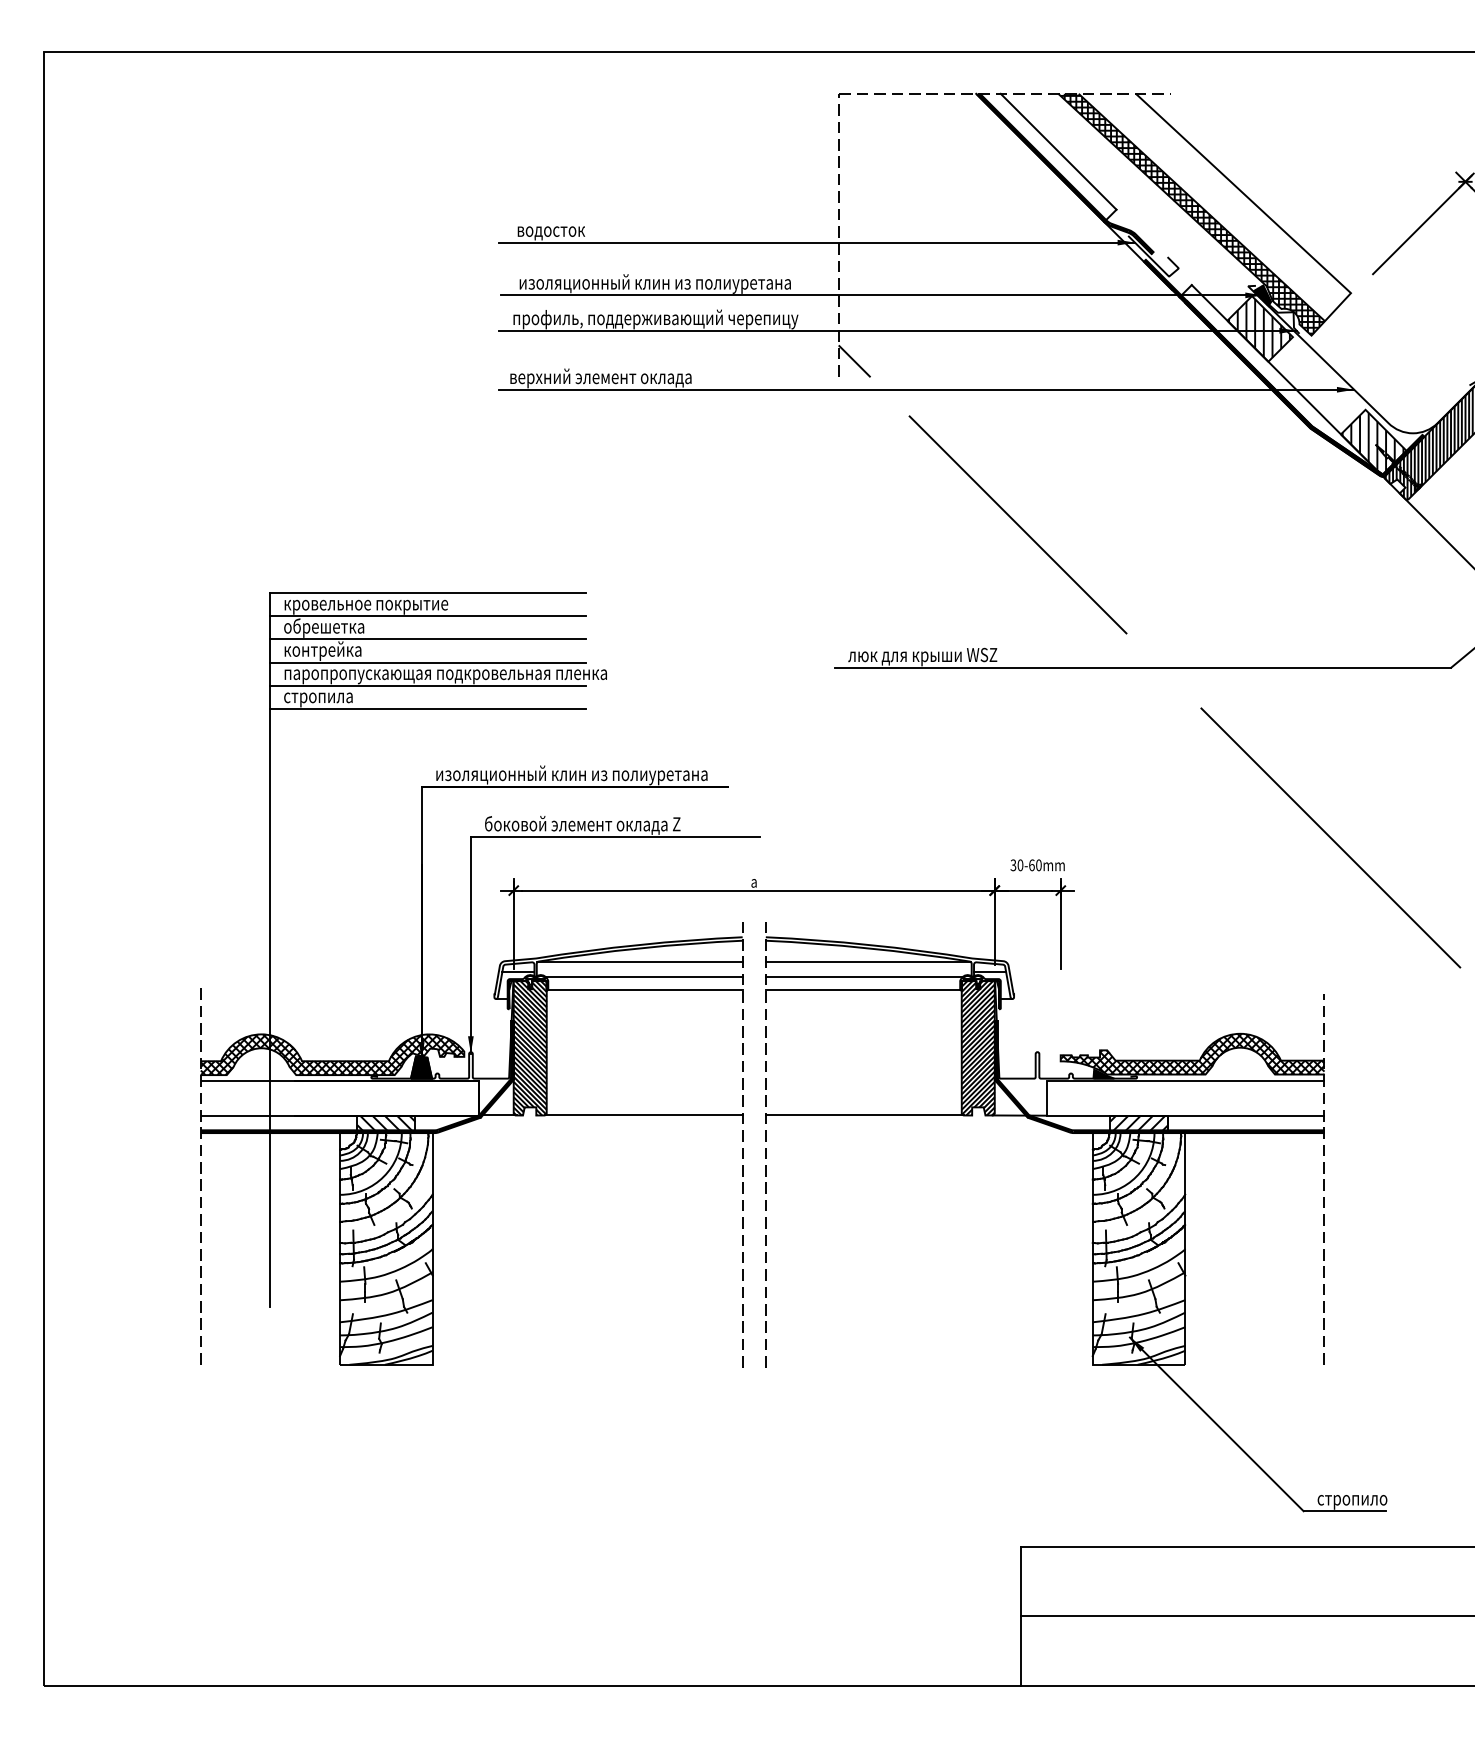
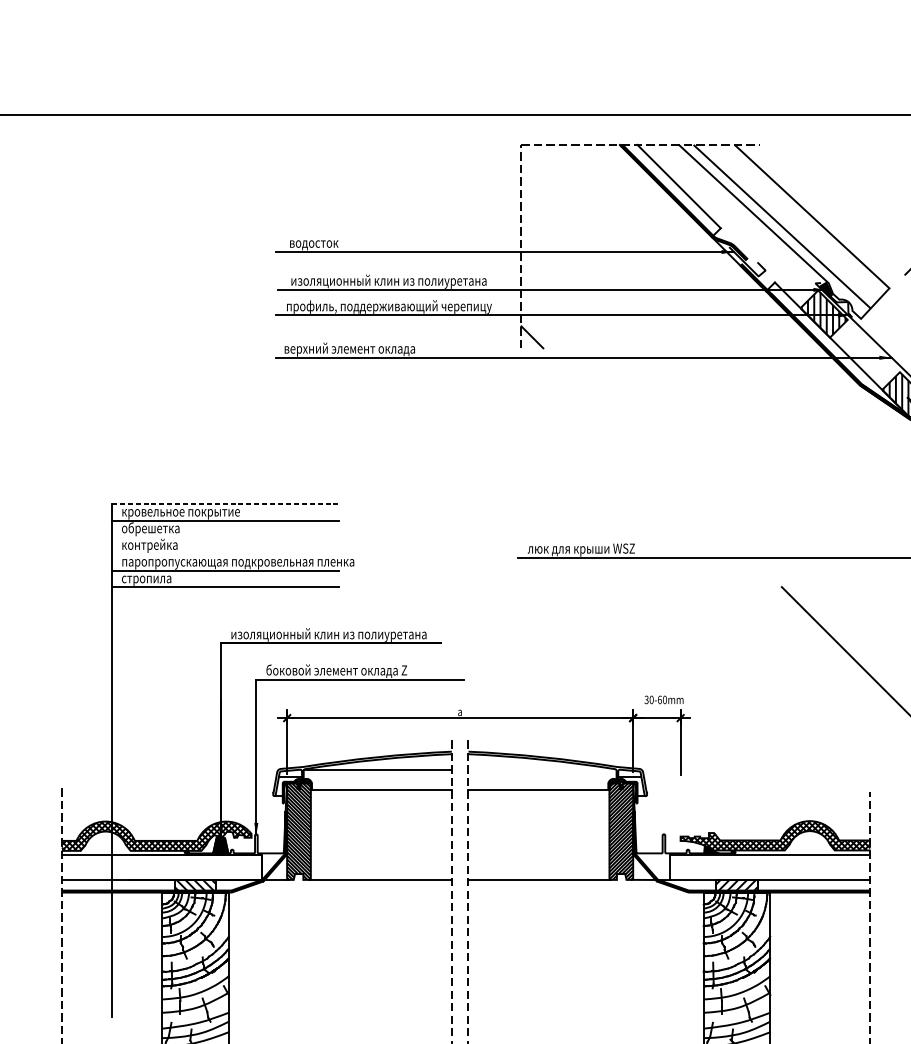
hatch: (1191, 213) -> (774, 231), removed
line: (1017, 524) -> (649, 454), removed
line: (427, 593) -> (225, 504), solid -> dashed
line: (427, 639) -> (225, 537), removed
line: (427, 662) -> (225, 554), removed
line: (868, 962) -> (542, 769), removed
line: (643, 976) -> (380, 779), removed
line: (863, 976) -> (538, 779), removed

